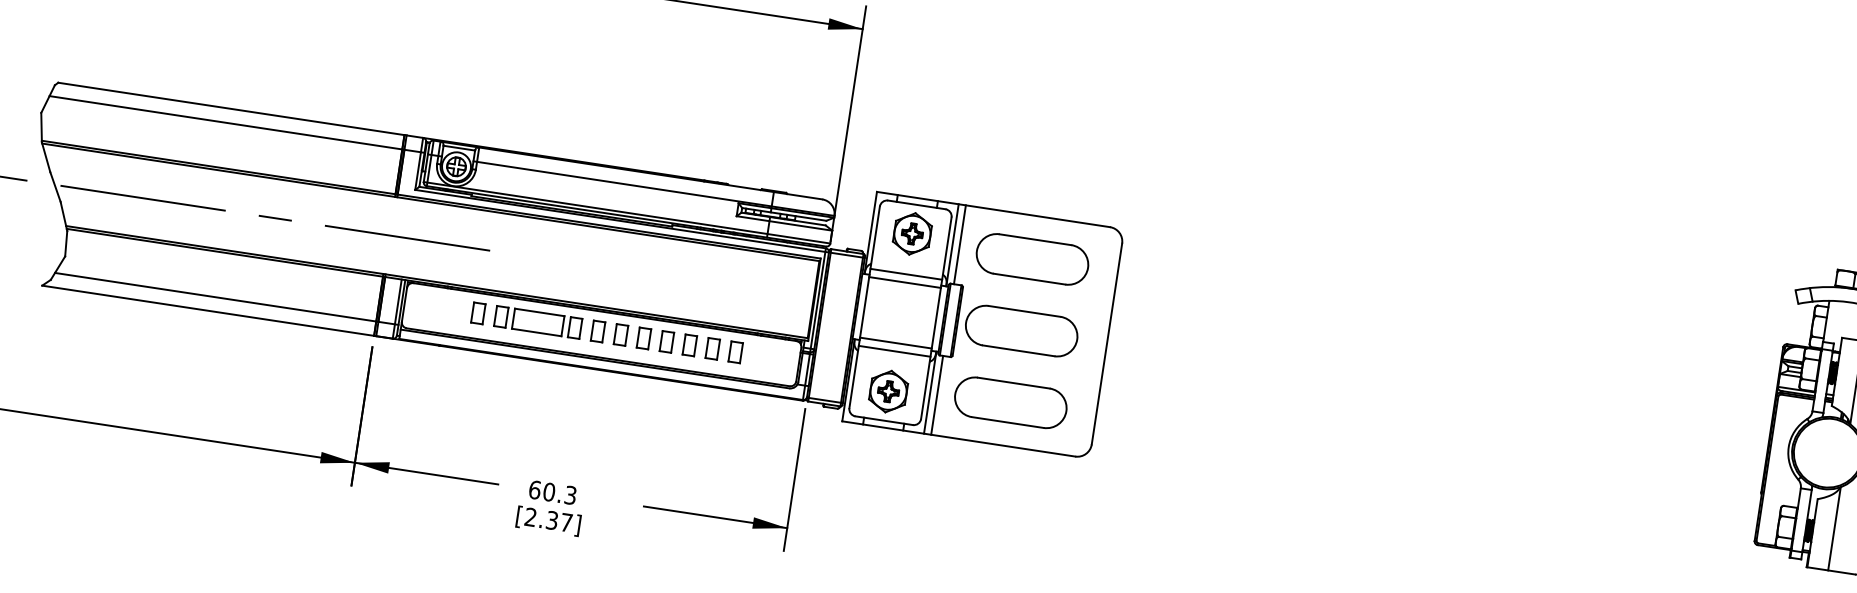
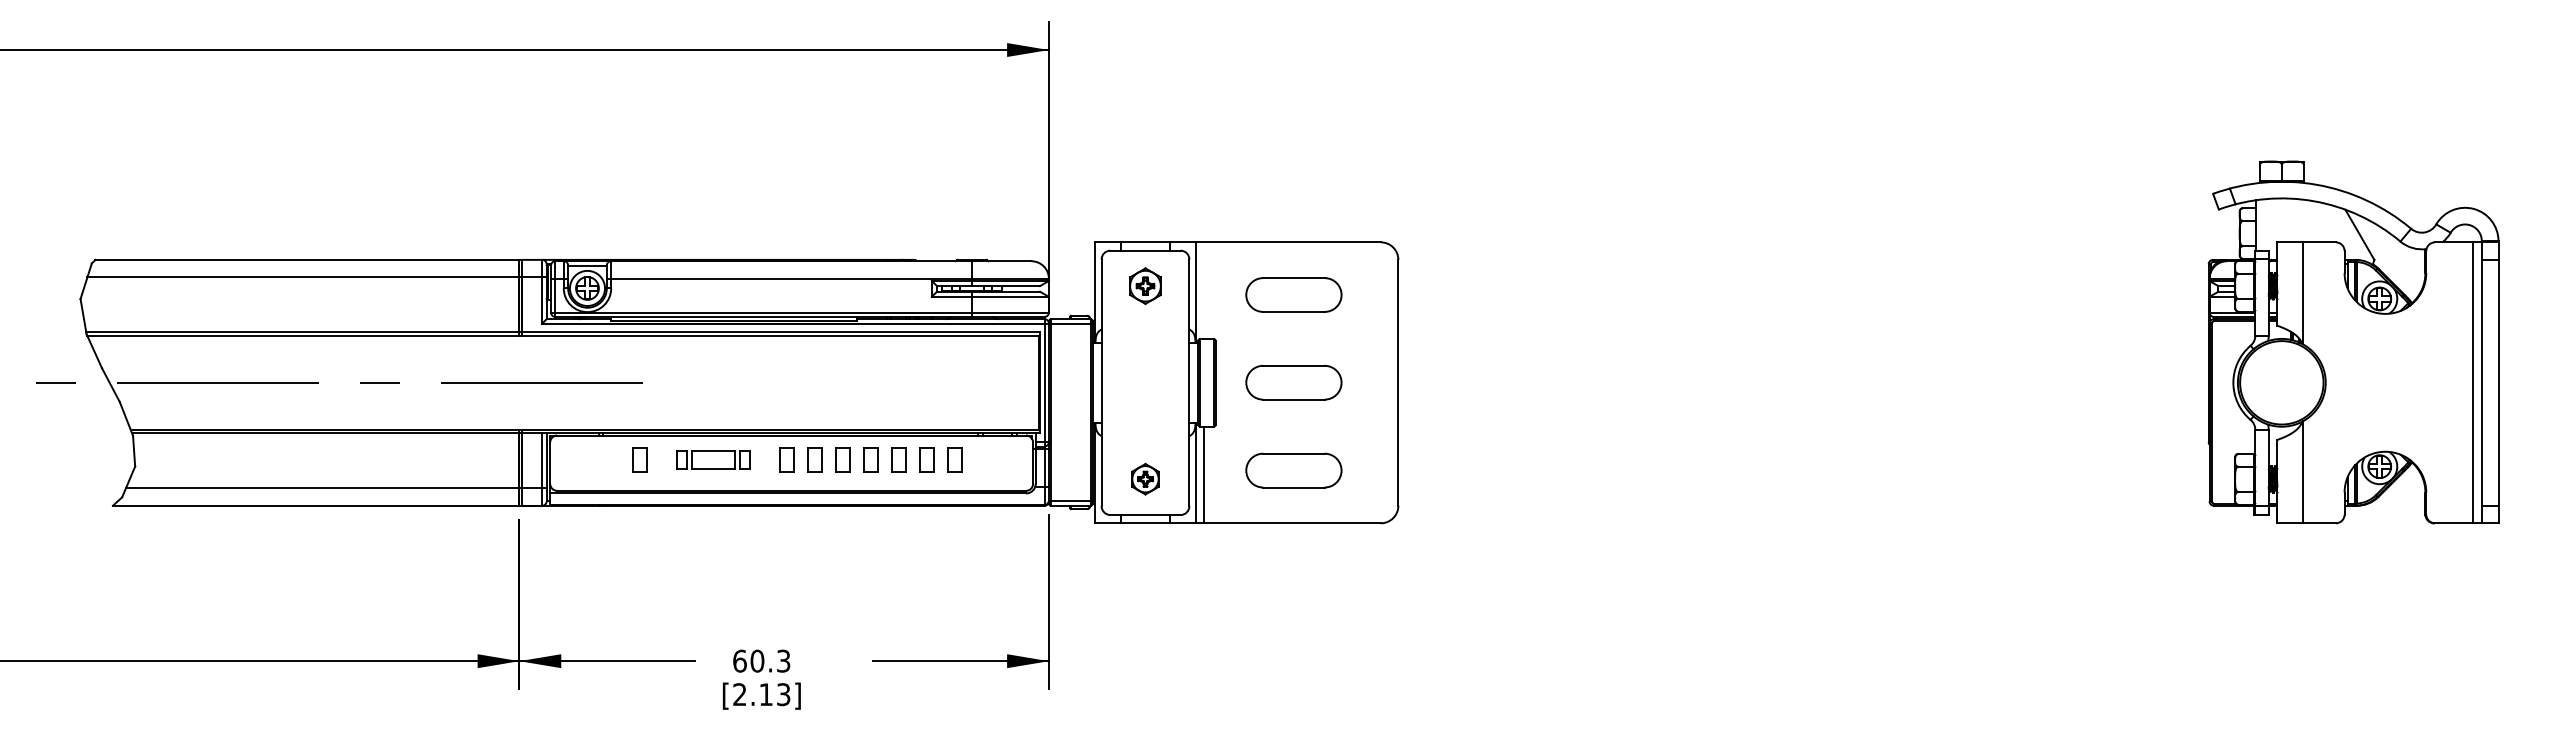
part: (912, 233) -> (1145, 285), size x0.7
line: (960, 244) -> (1204, 290), removed
part: (1032, 258) -> (1293, 294), size x0.7
line: (906, 274) -> (1145, 335), removed
line: (905, 282) -> (1145, 345), removed
part: (538, 322) -> (713, 459), size x0.7
part: (1021, 330) -> (1293, 382), size x0.7
line: (895, 342) -> (1145, 419), removed
line: (894, 351) -> (1145, 430), removed
part: (888, 390) -> (1145, 478), size x0.6
part: (1010, 402) -> (1293, 470), size x0.7
text: (559, 521) -> (774, 694), [2.37] -> [2.13]

